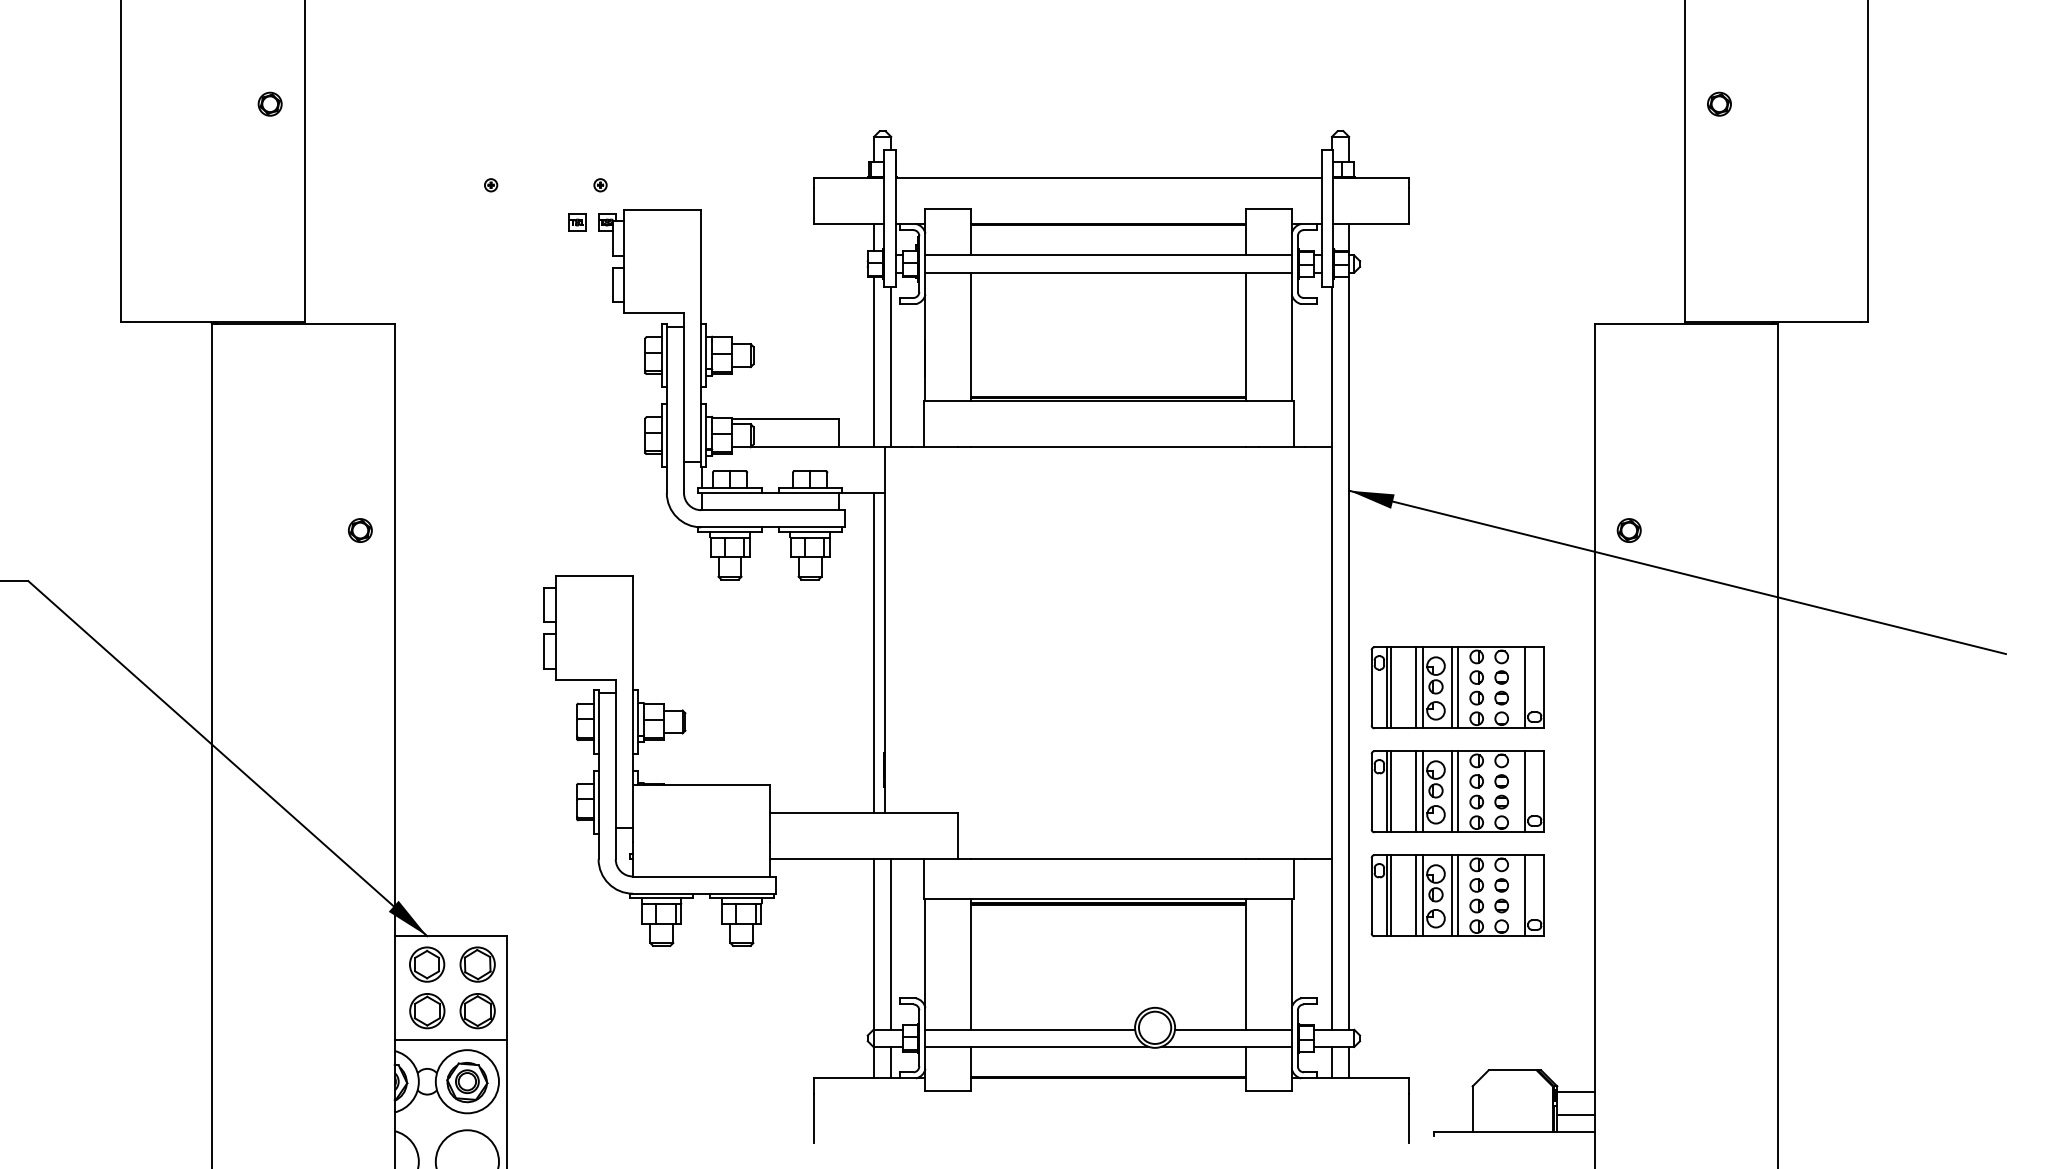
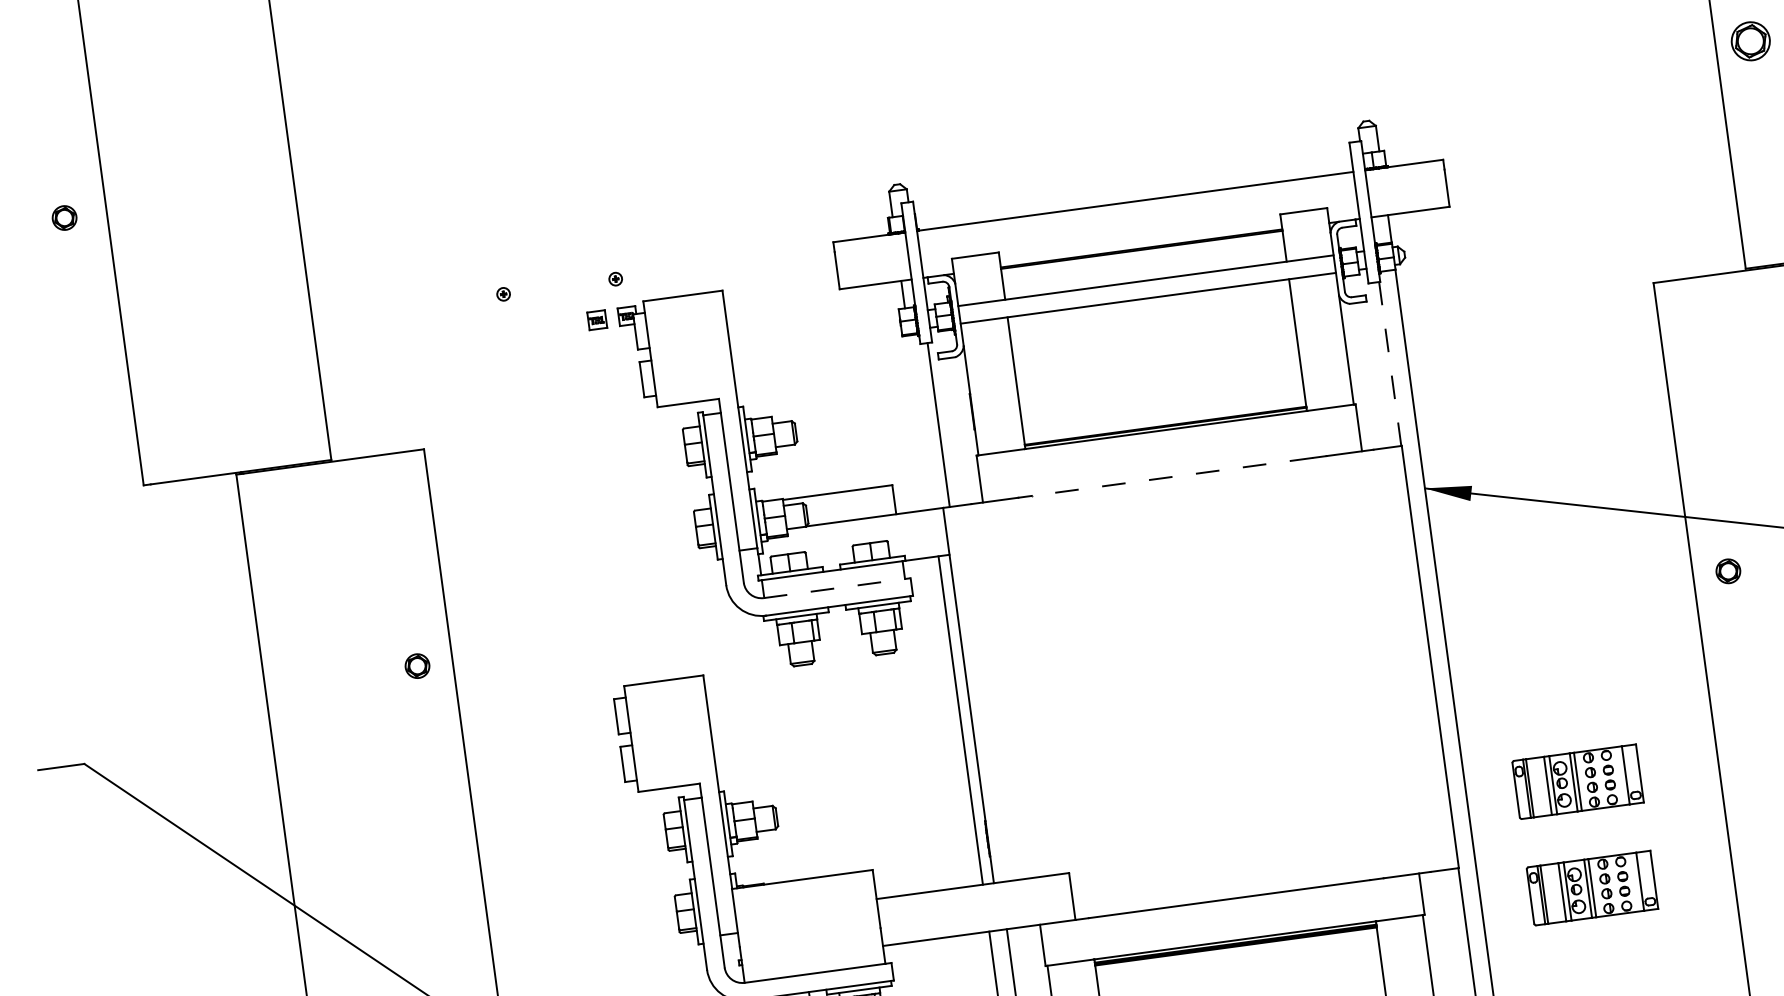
part: (269, 103) -> (63, 217), moved
part: (1719, 103) -> (1750, 40), size x1.6
line: (874, 361) -> (920, 421), removed
line: (1331, 366) -> (1389, 363), solid -> dashed
line: (1108, 446) -> (1172, 476), solid -> dashed
line: (772, 510) -> (836, 588), solid -> dashed
part: (1628, 530) -> (1727, 571), moved
part: (1457, 687) -> (1563, 674), removed
part: (1457, 791) -> (1577, 781), size x0.7
part: (1457, 895) -> (1592, 888), size x0.7

